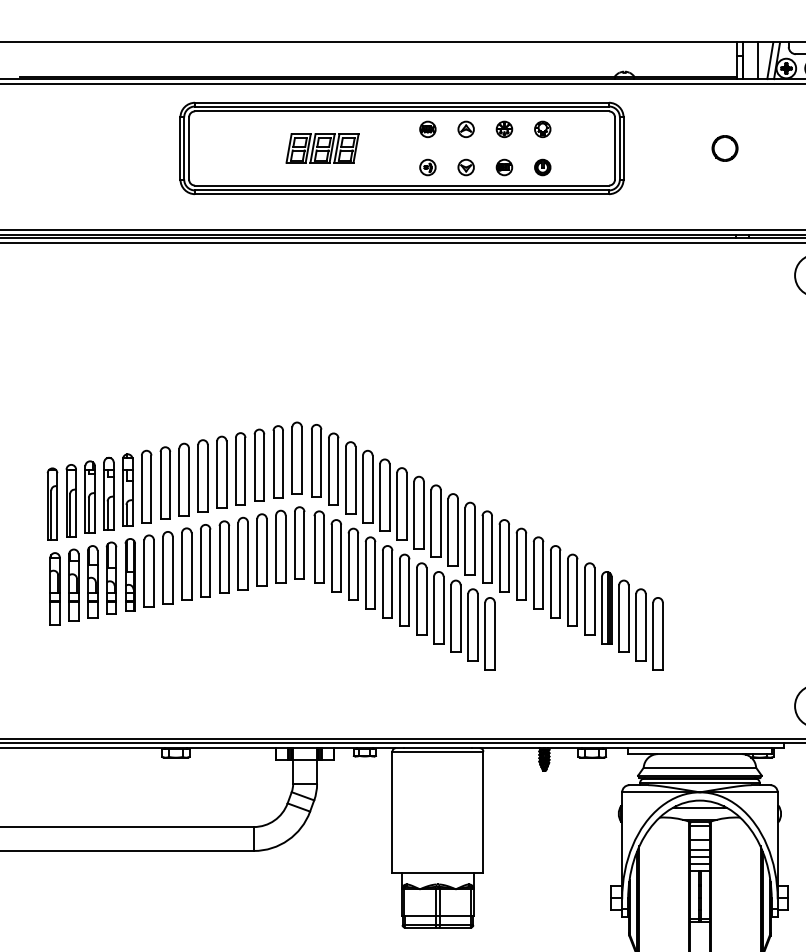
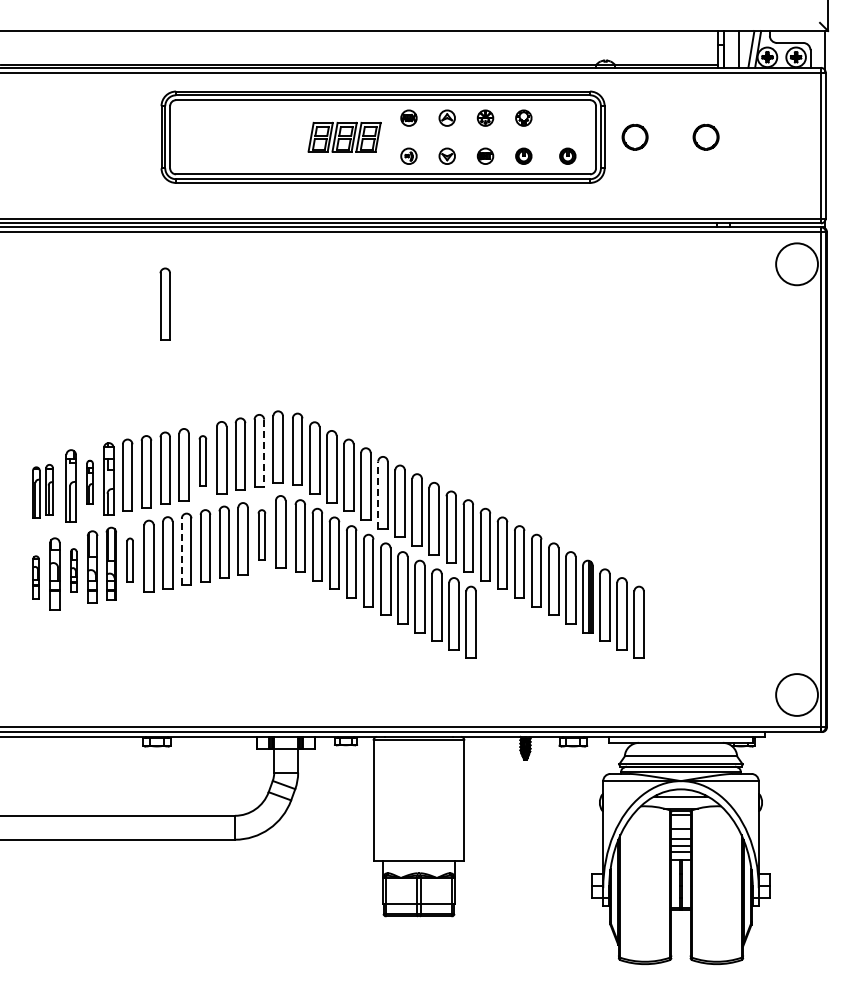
part: (322, 147) -> (344, 136), moved
part: (653, 147) -> (634, 136), added
part: (586, 166) -> (567, 155), added
part: (183, 314) -> (164, 303), added
line: (283, 464) -> (264, 453), solid -> dashed
part: (221, 471) -> (202, 460), size x0.7
part: (108, 492) -> (89, 481), size x0.6
part: (61, 501) -> (42, 490), size x0.7
line: (397, 505) -> (378, 494), solid -> dashed
part: (280, 545) -> (261, 534), size x0.7
line: (200, 562) -> (181, 551), solid -> dashed
part: (148, 570) -> (129, 559), size x0.6
part: (92, 581) -> (73, 570), size x0.6
part: (54, 588) -> (35, 577), size x0.6

